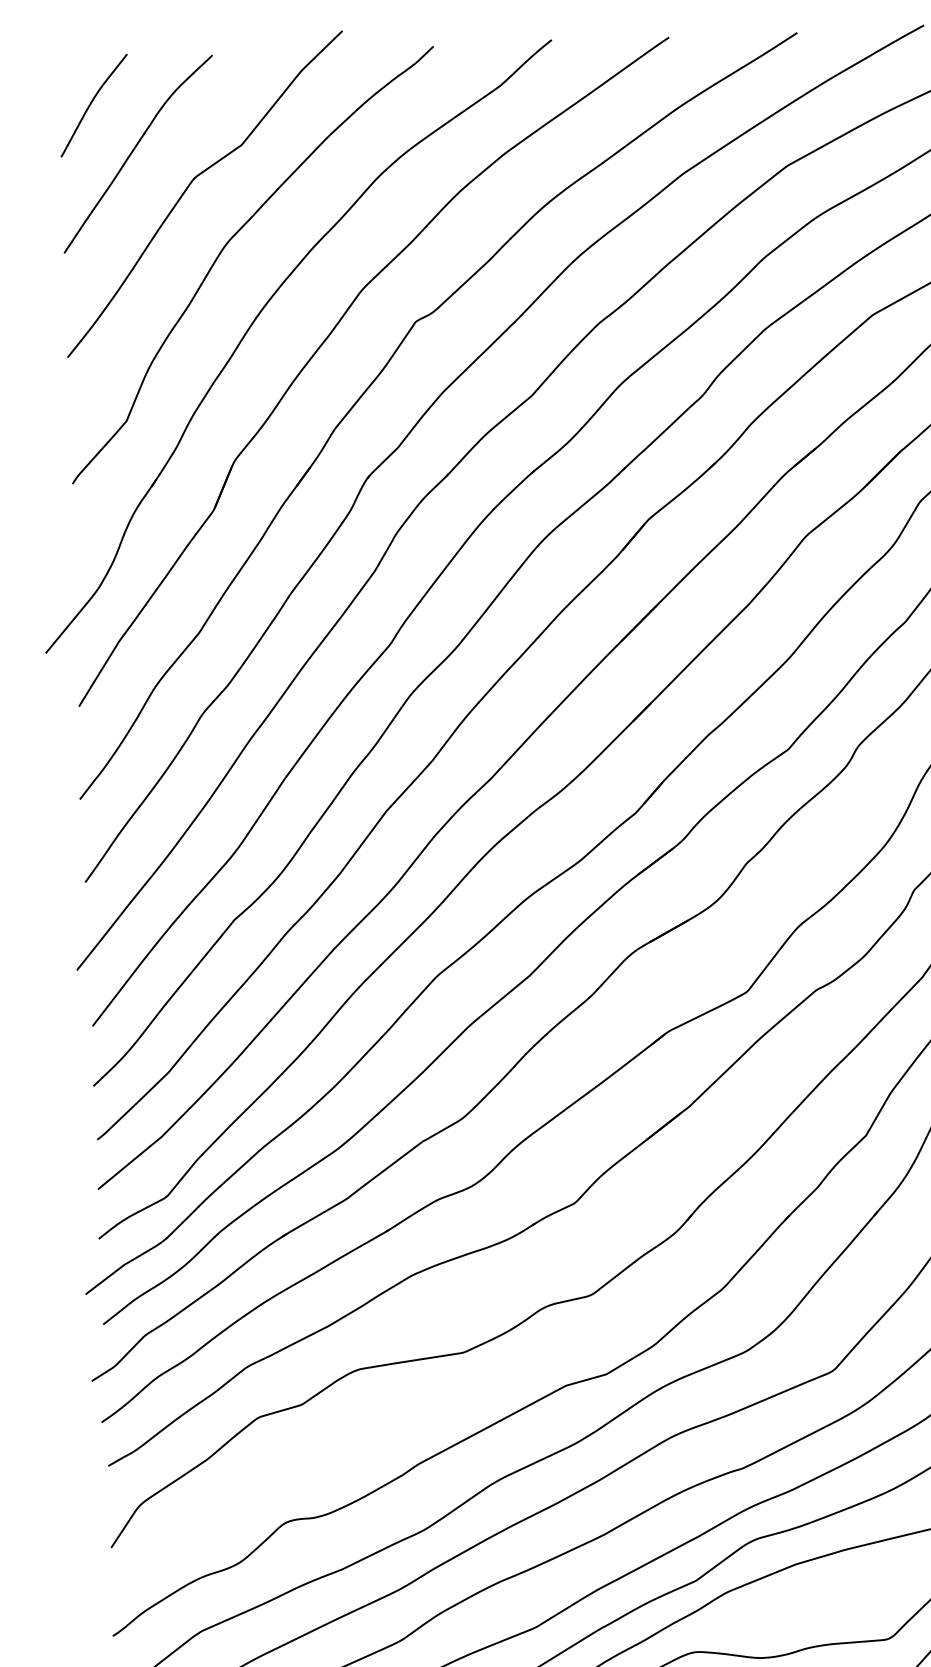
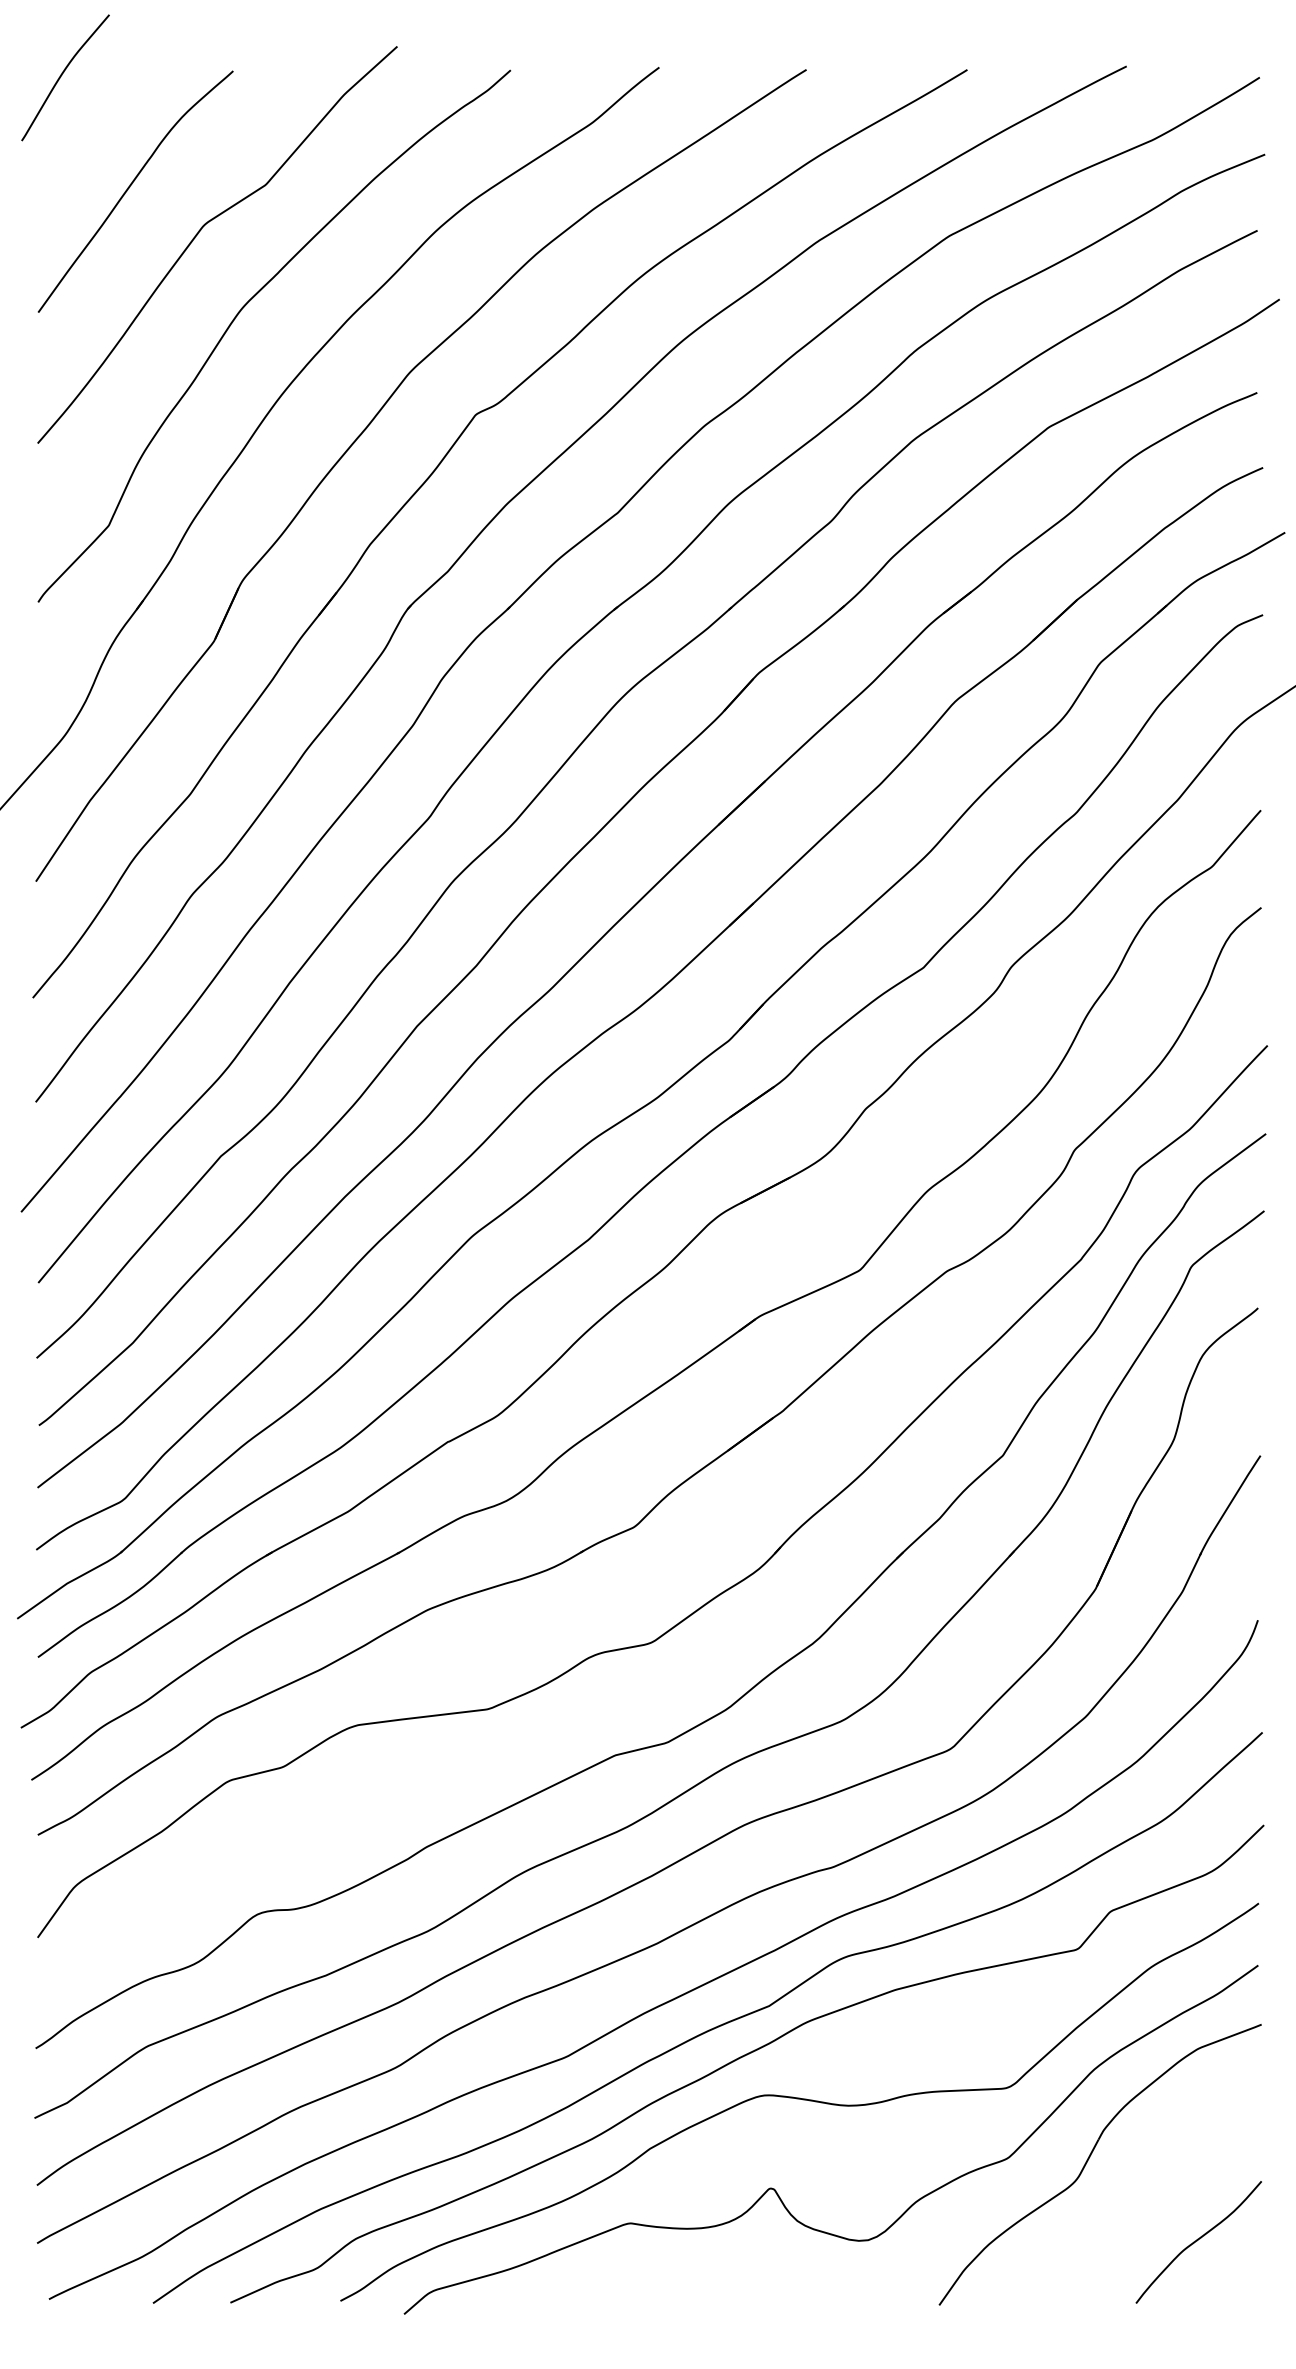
curve: (91, 103) -> (62, 75), moved

